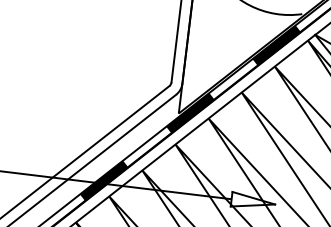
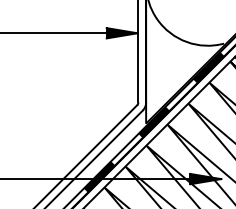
fill: (253, 200) -> (205, 178), added

